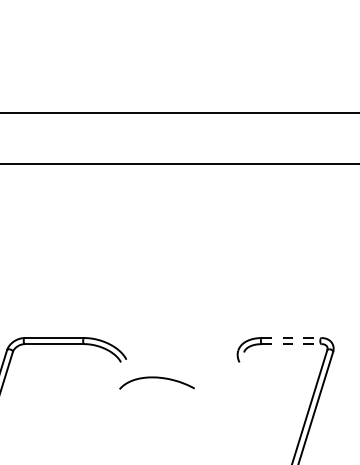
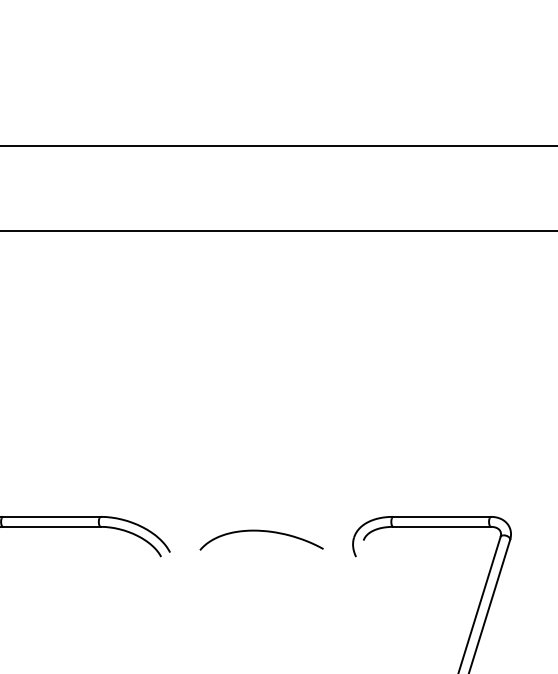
line: (291, 338) -> (441, 517), dashed -> solid
line: (291, 344) -> (441, 527), dashed -> solid
curve: (156, 378) -> (260, 532), moved

